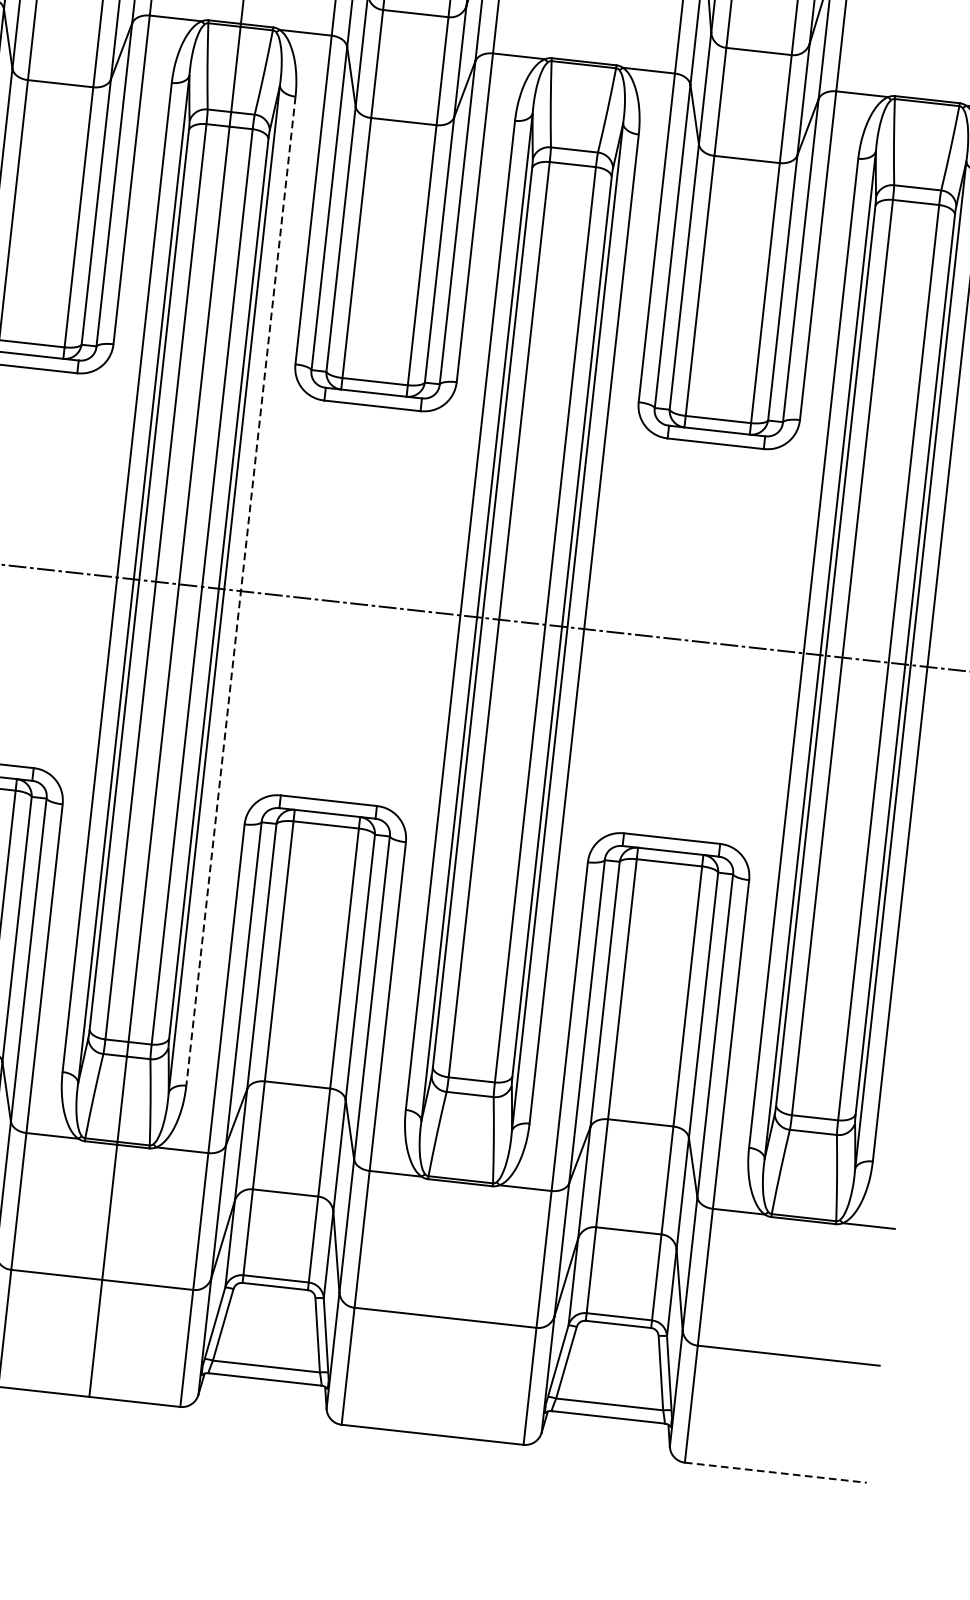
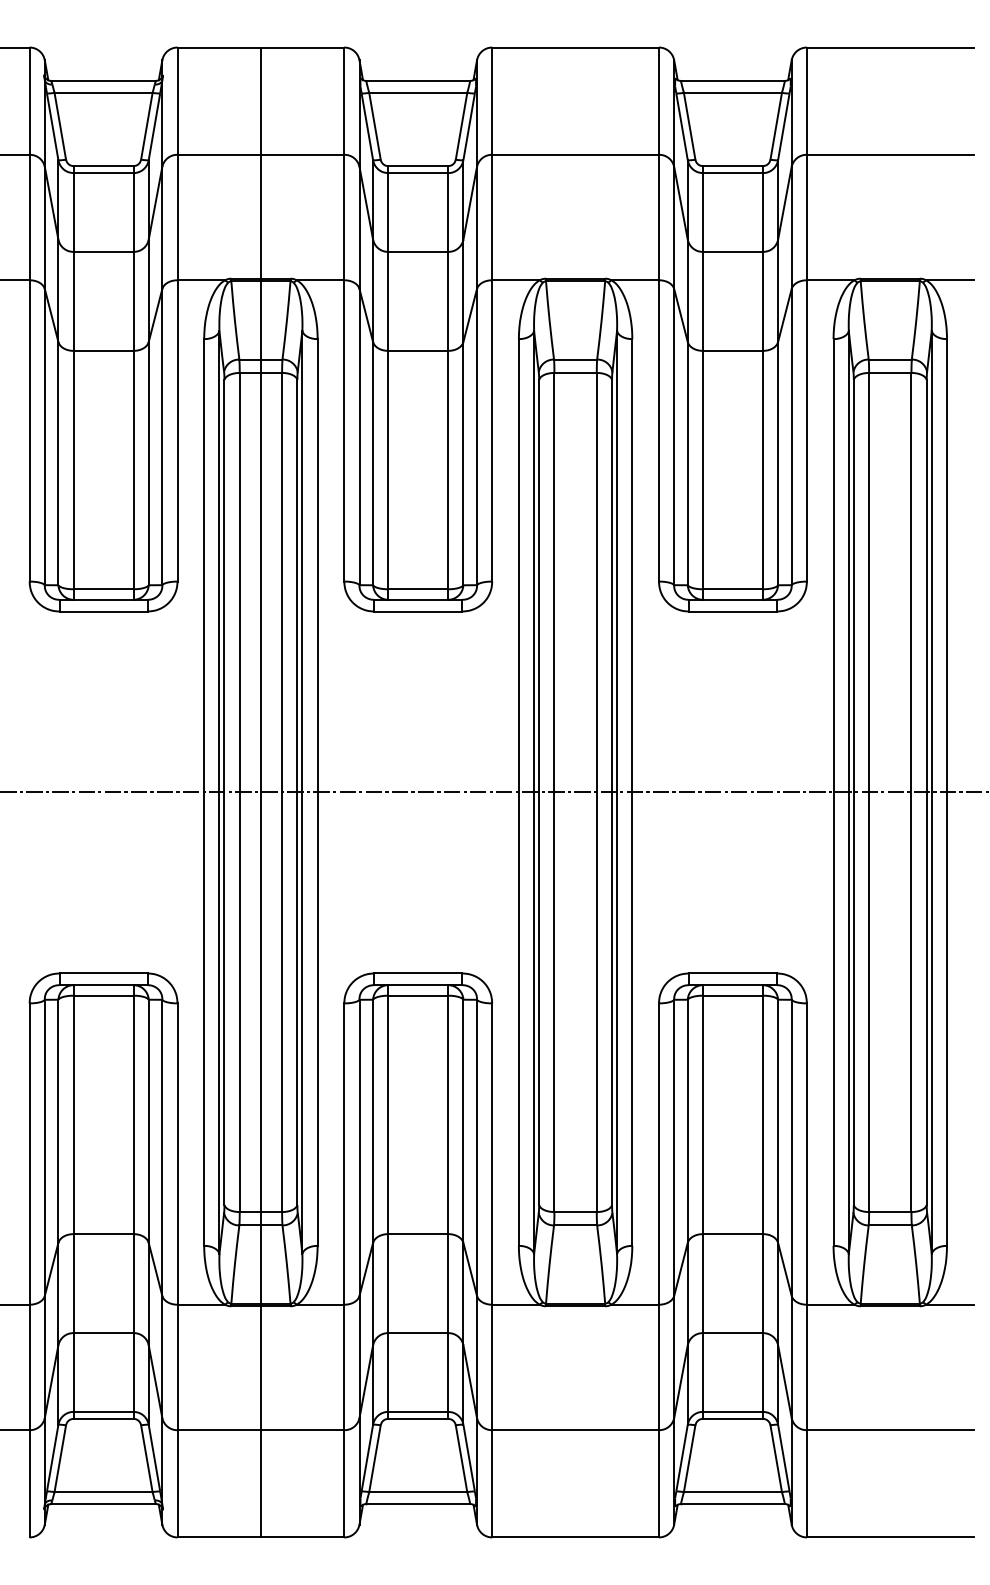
line: (240, 592) -> (317, 793), dashed -> solid
line: (776, 1472) -> (890, 1537), dashed -> solid

